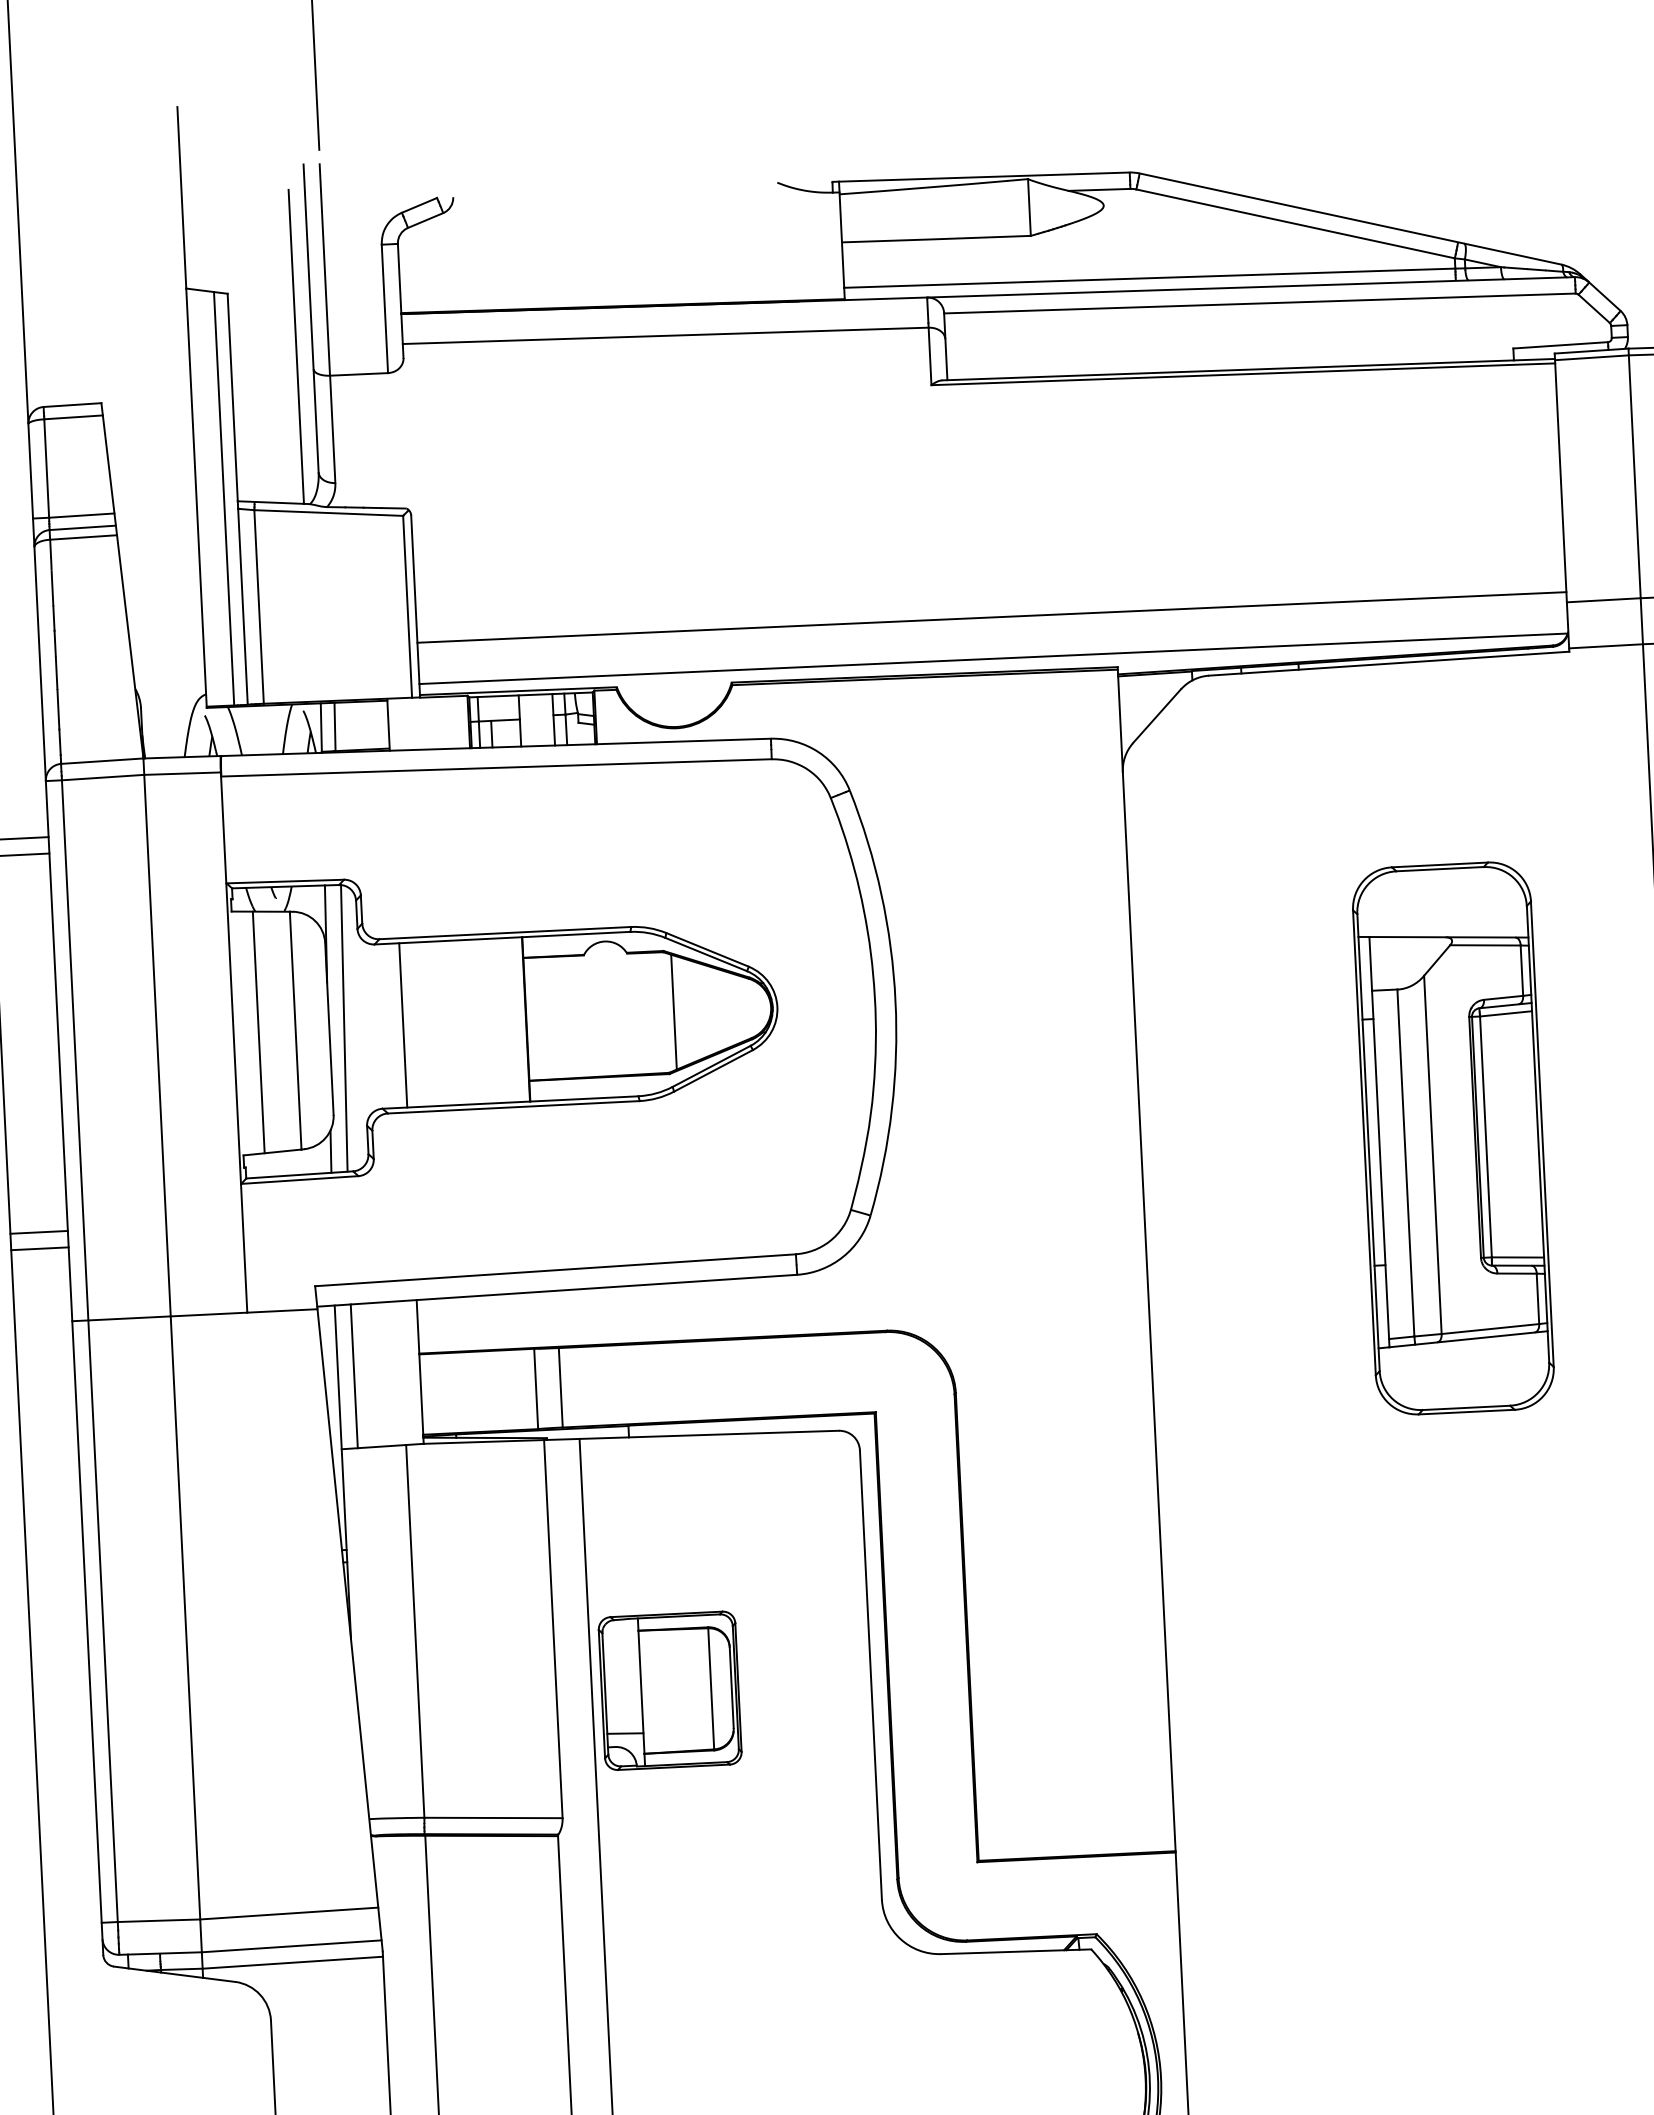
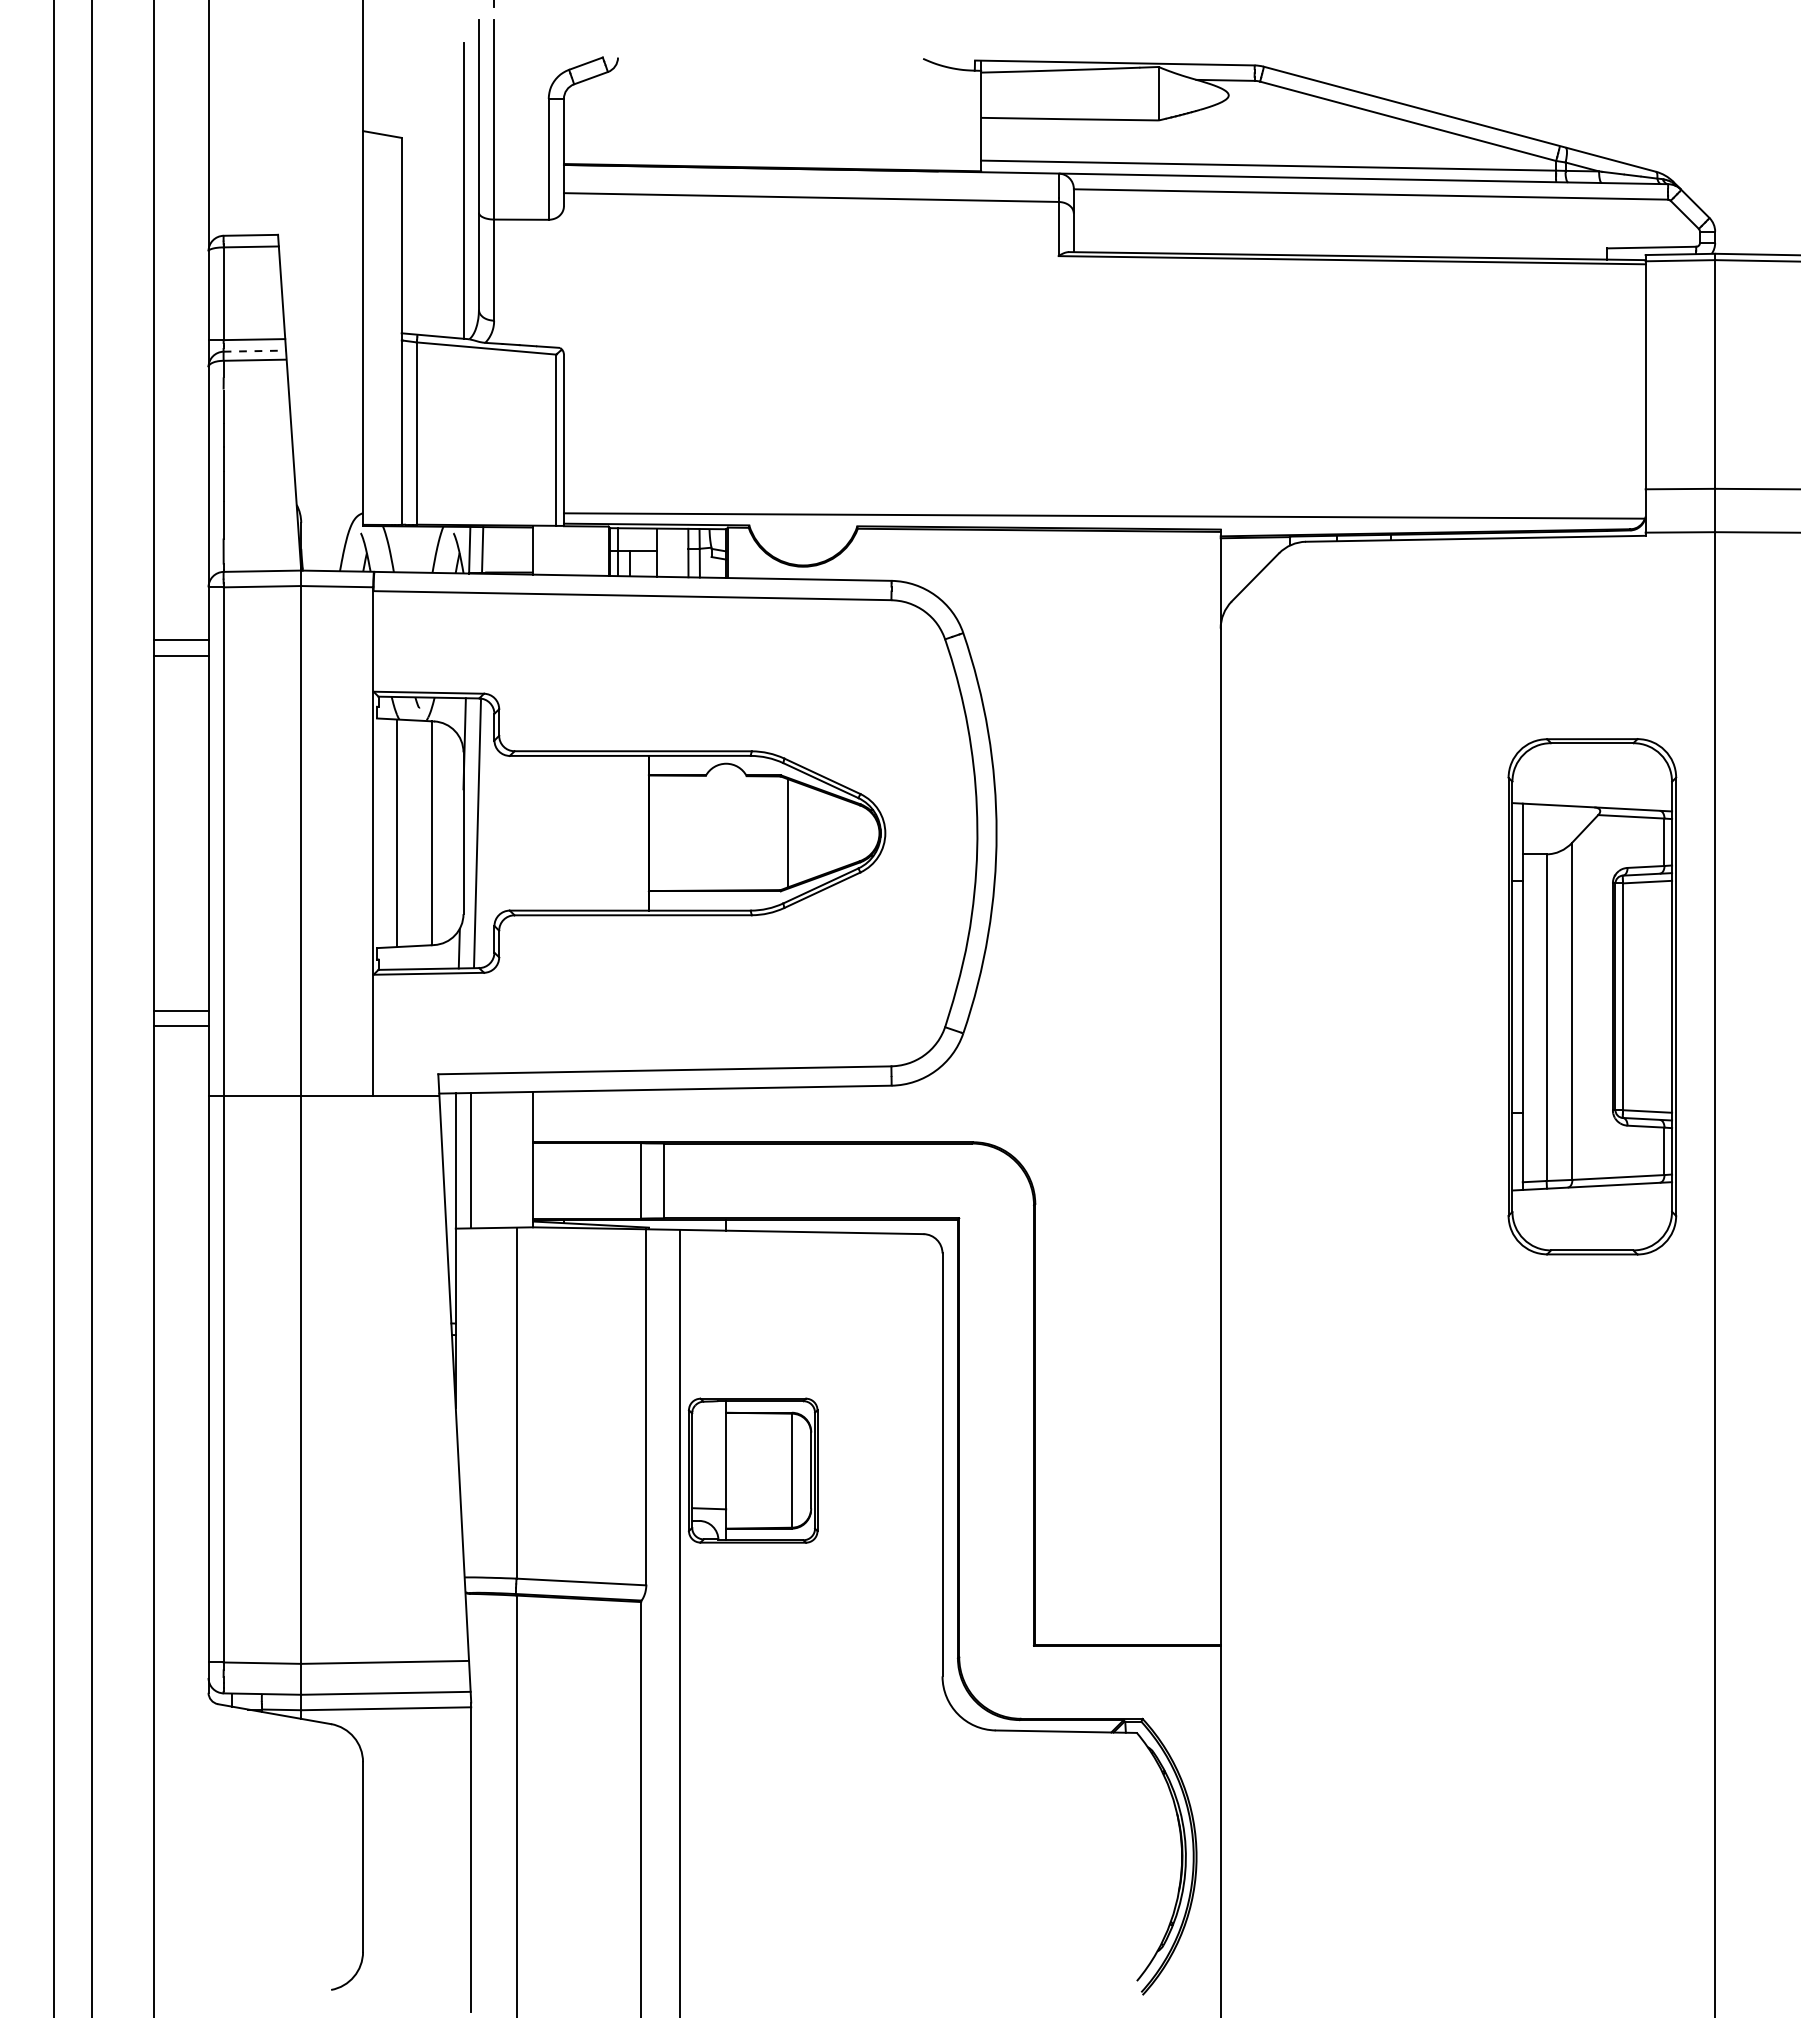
line: (223, 498) -> (388, 330), removed
line: (83, 528) -> (255, 351), solid -> dashed
line: (991, 616) -> (1104, 476), removed
line: (403, 1024) -> (533, 832), removed
part: (1453, 1138) -> (1592, 996), moved

